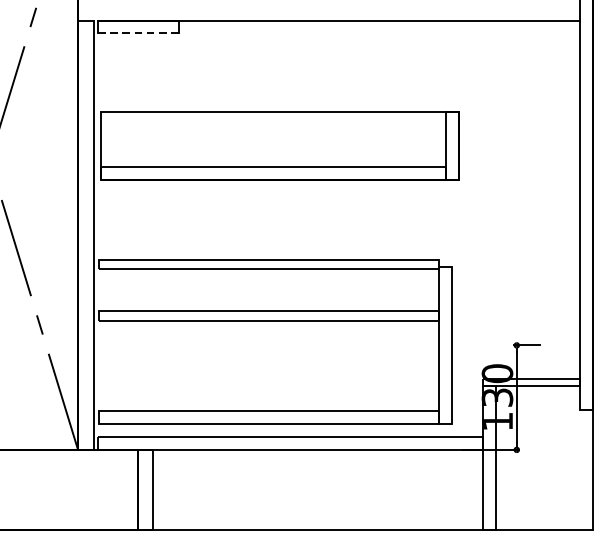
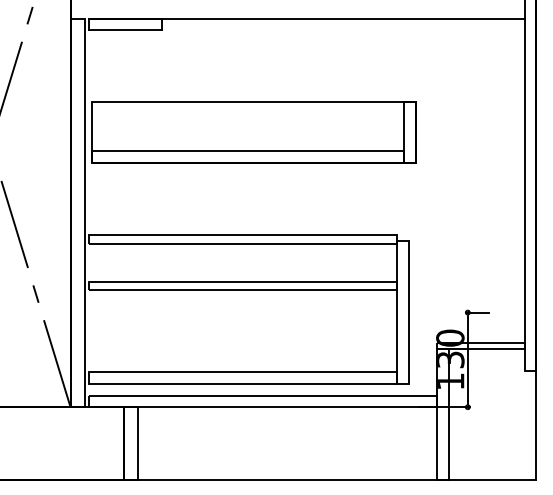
line: (138, 33) -> (125, 30), dashed -> solid

